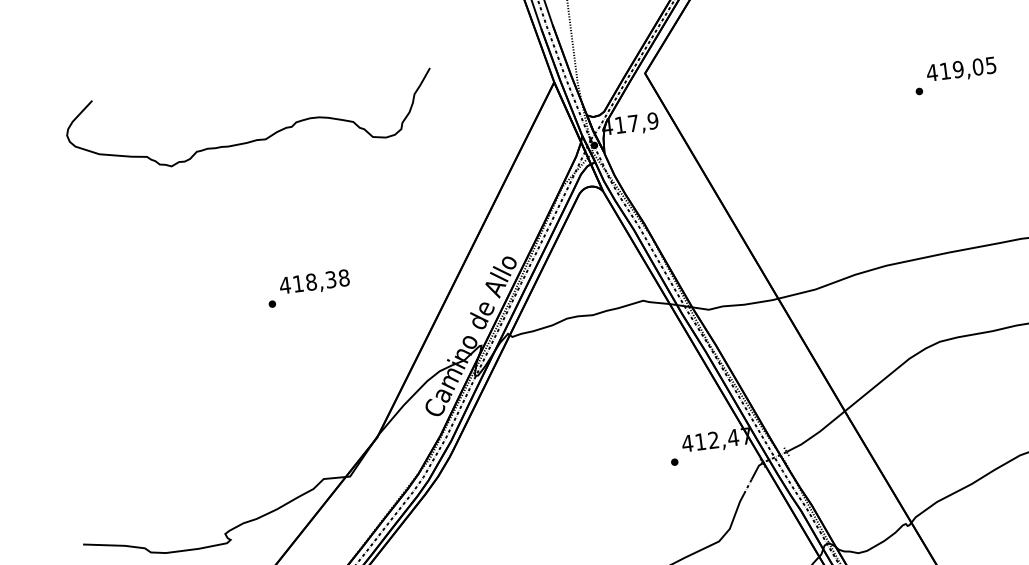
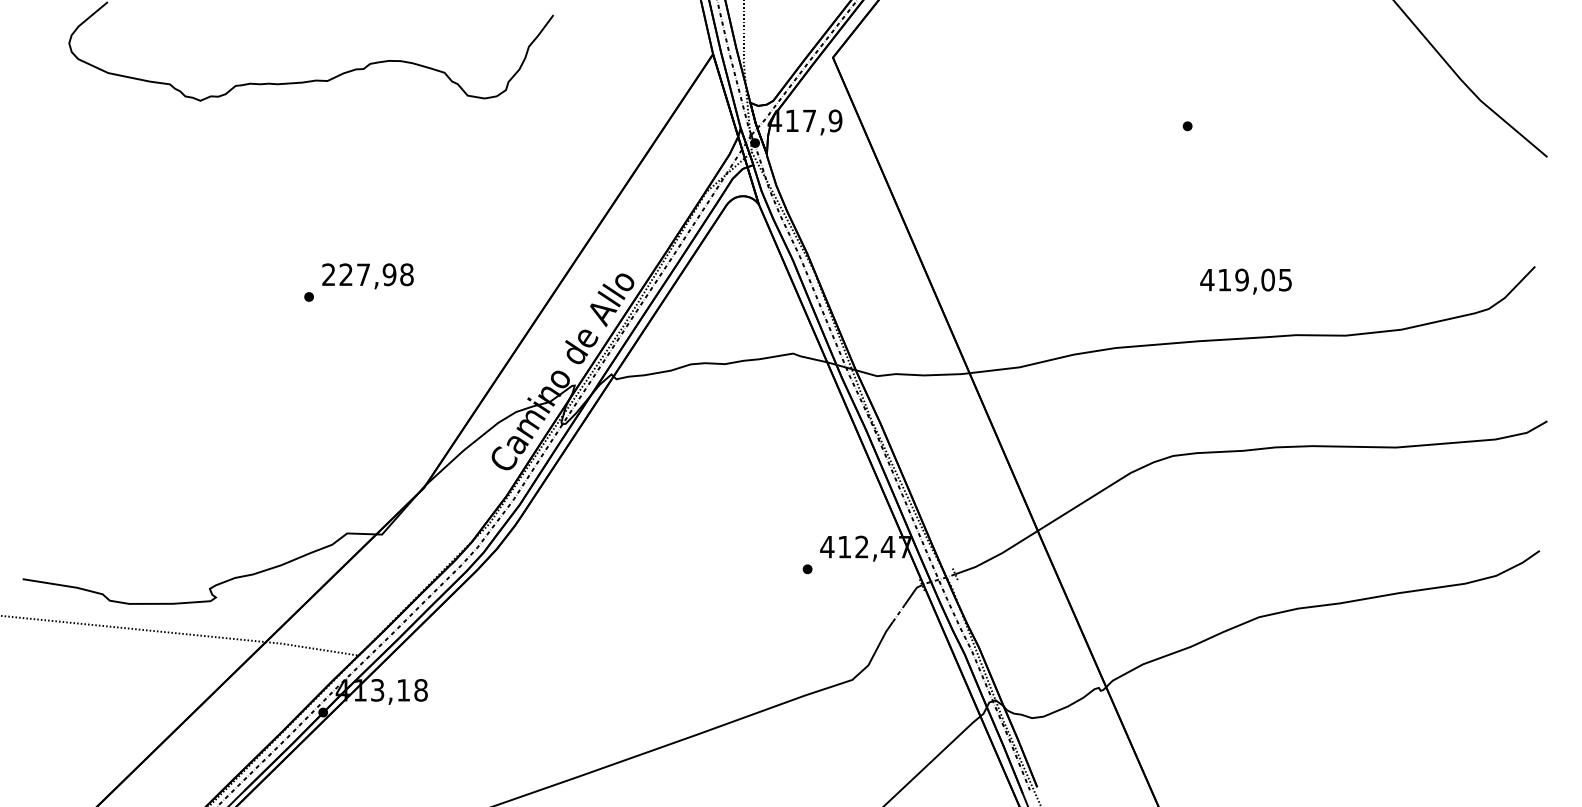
text: (961, 70) -> (1245, 281), moved
text: (307, 282) -> (358, 274), 418,38 -> 227,98

